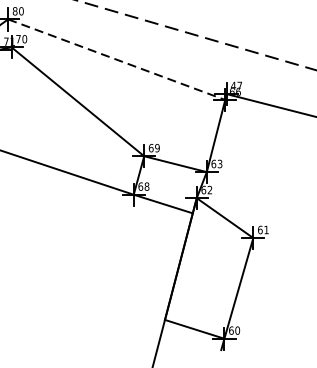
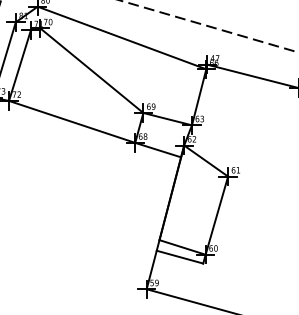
line: (117, 60) -> (122, 38), dashed -> solid
line: (190, 341) -> (179, 256), added

